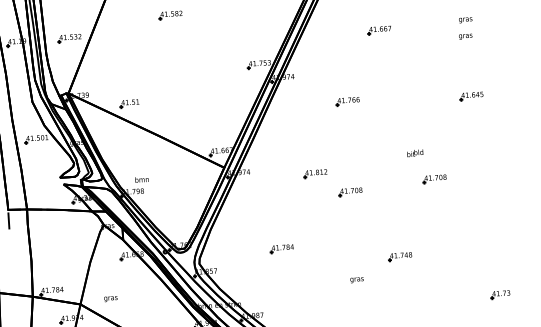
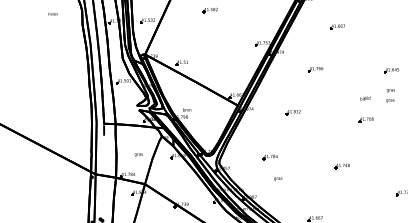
text: (465, 27) -> (390, 95), moved
text: (415, 153) -> (365, 98), moved
part: (349, 191) -> (313, 124), removed
text: (357, 279) -> (278, 178), moved
text: (110, 298) -> (138, 154), moved

